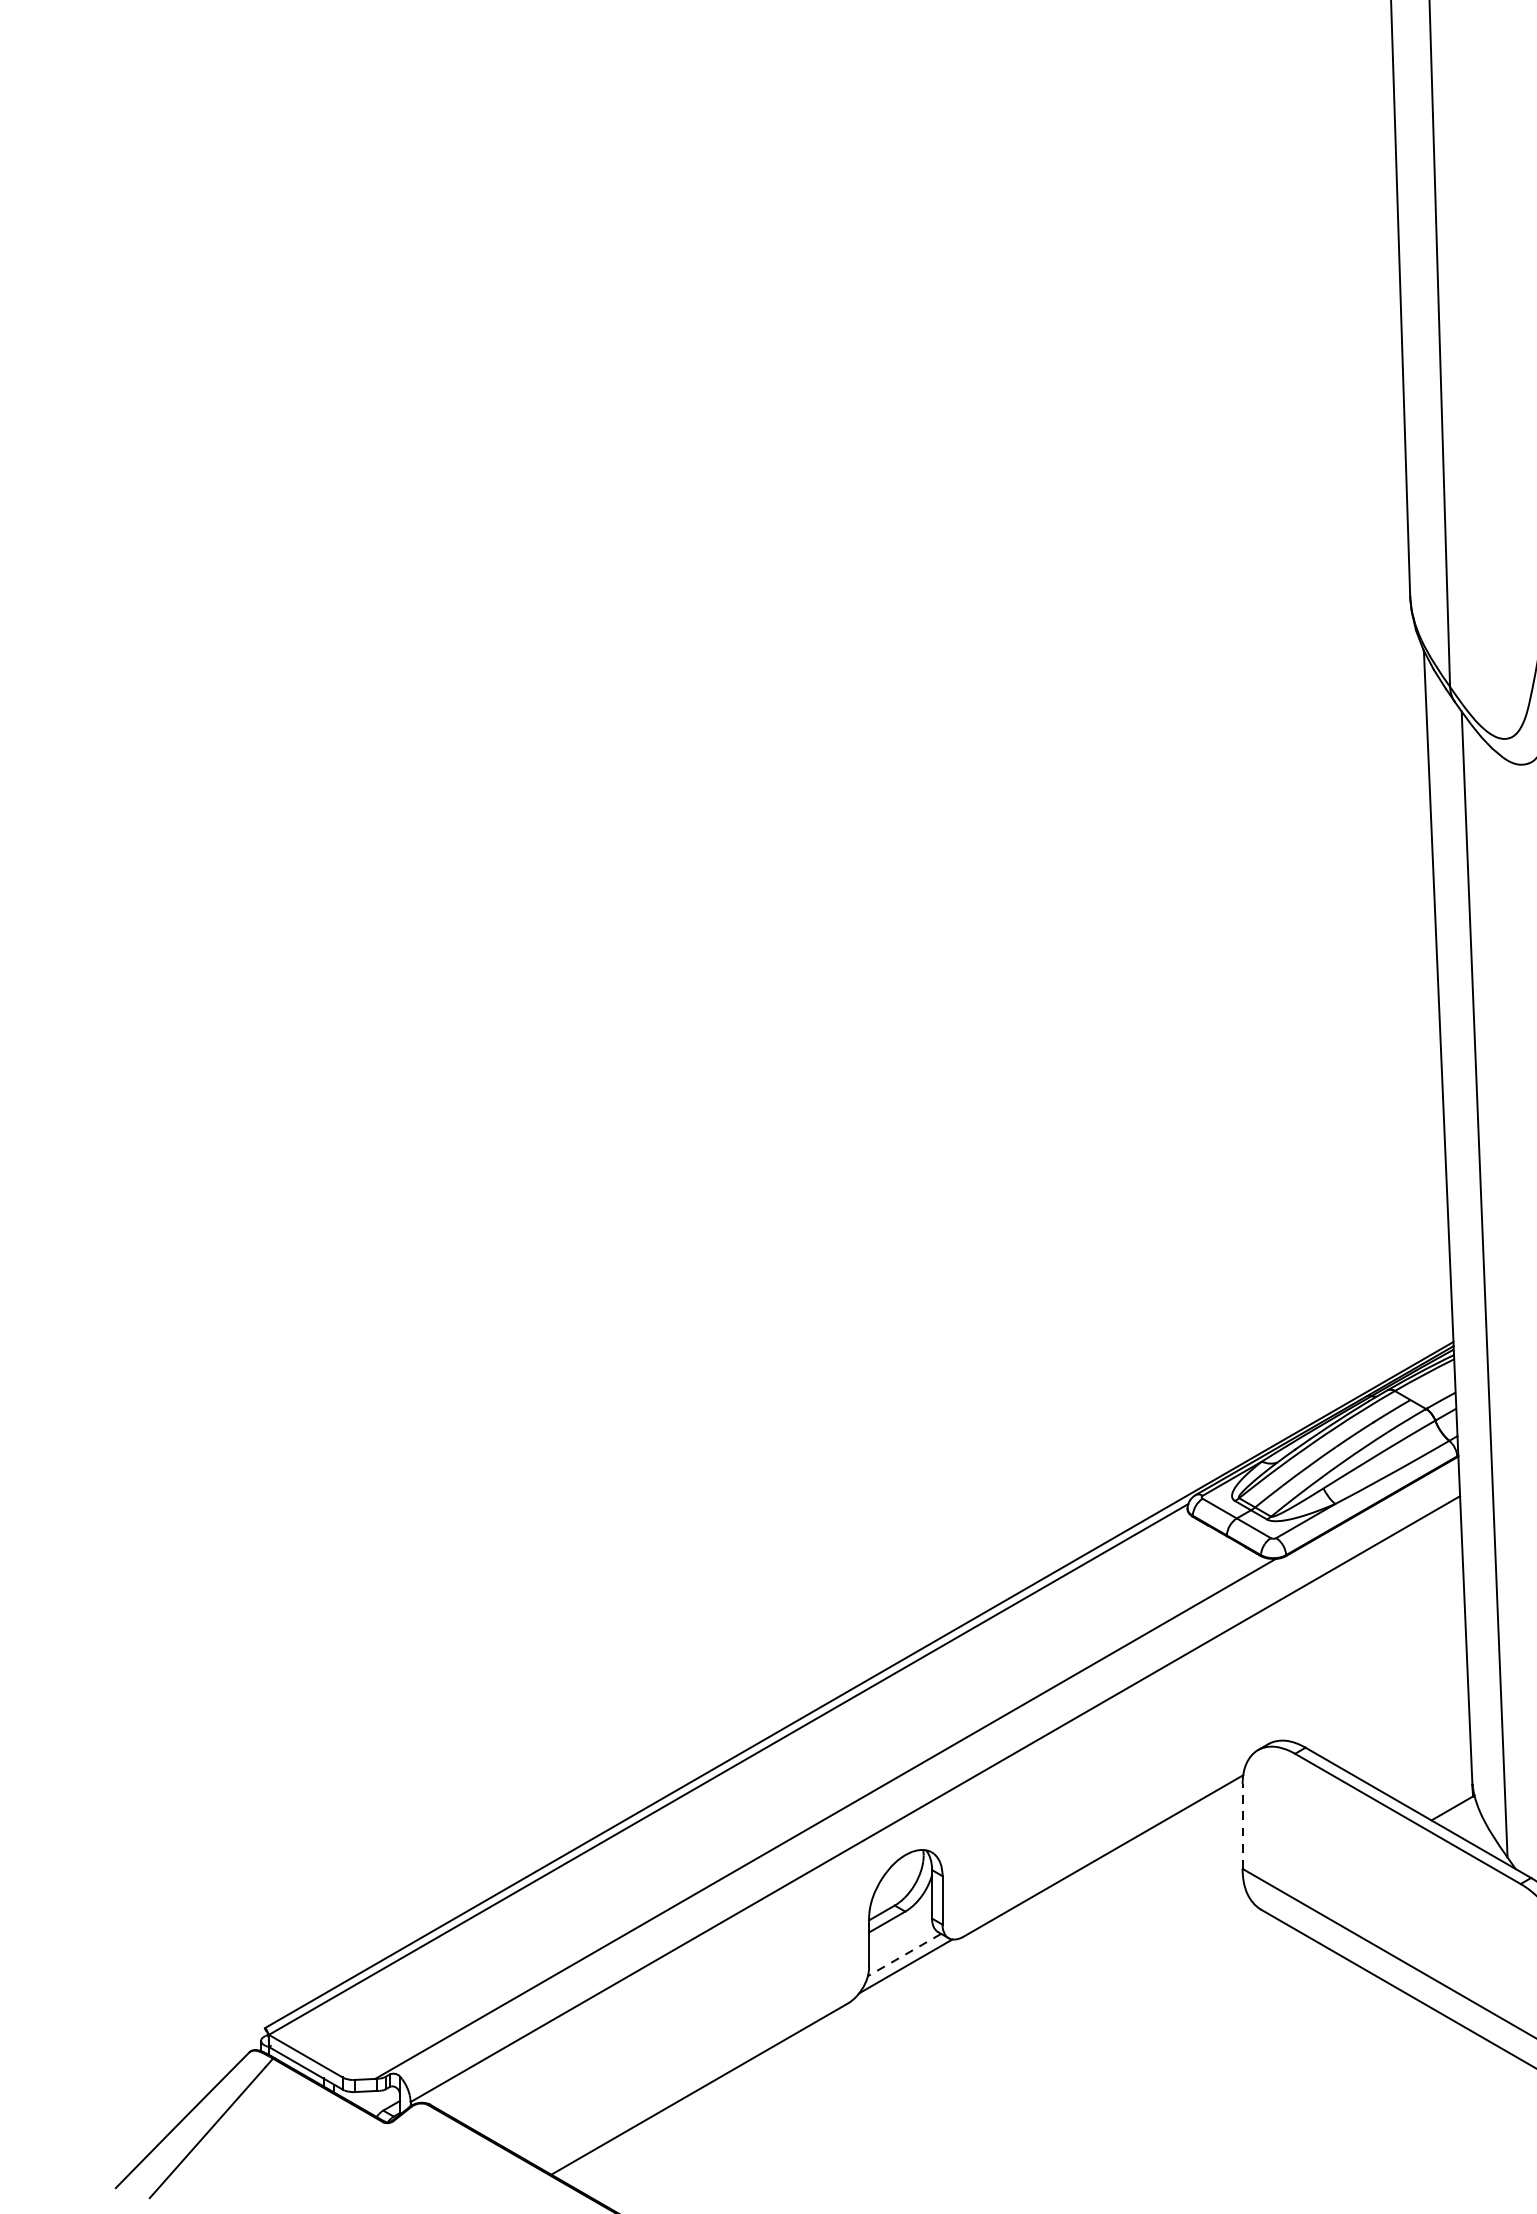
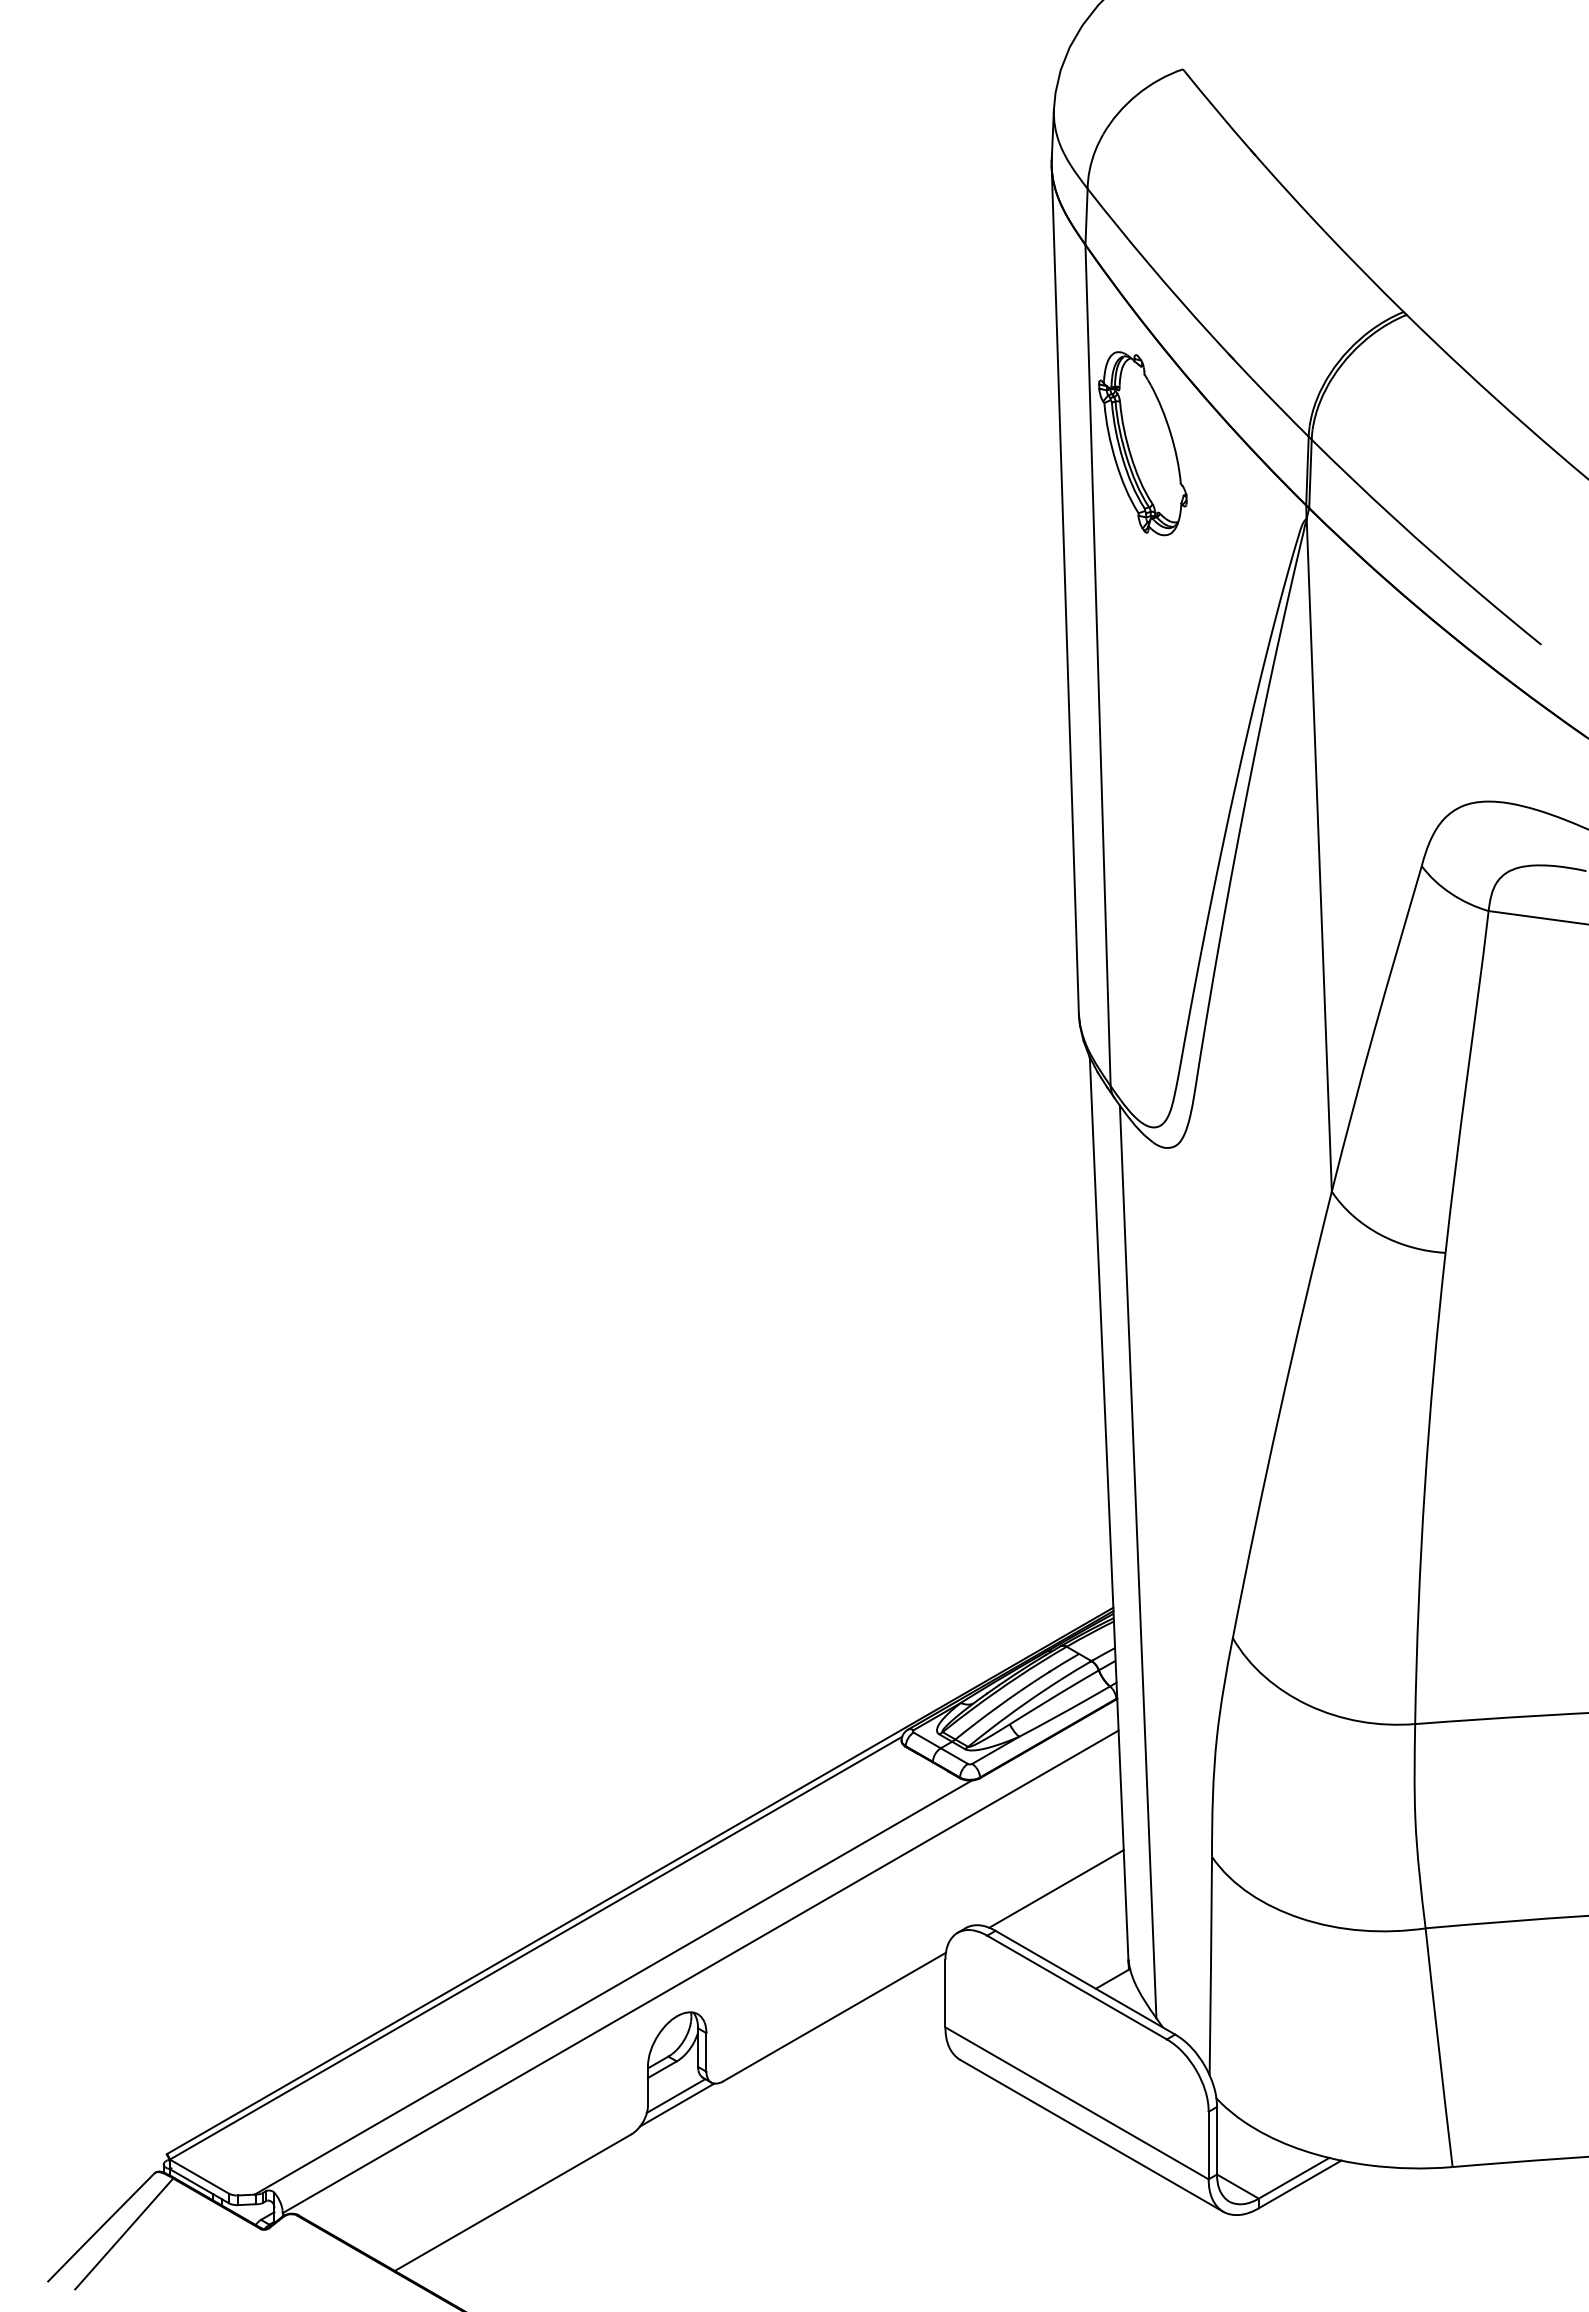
line: (1382, 1694) -> (1056, 1888), added
line: (1242, 1826) -> (945, 1993), dashed -> solid
line: (904, 1955) -> (676, 2096), dashed -> solid

